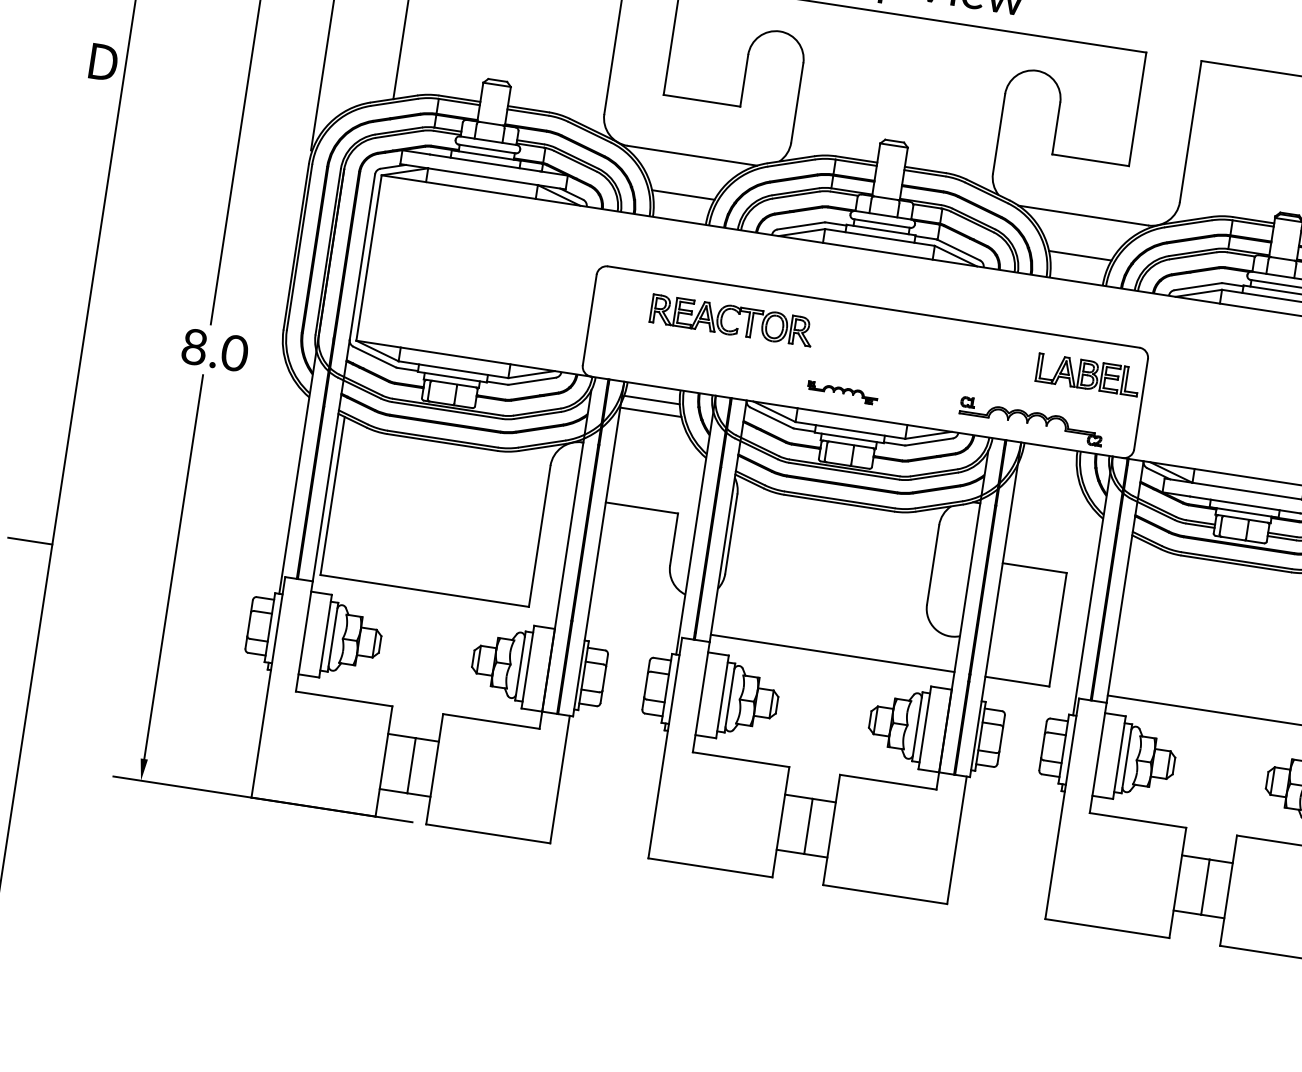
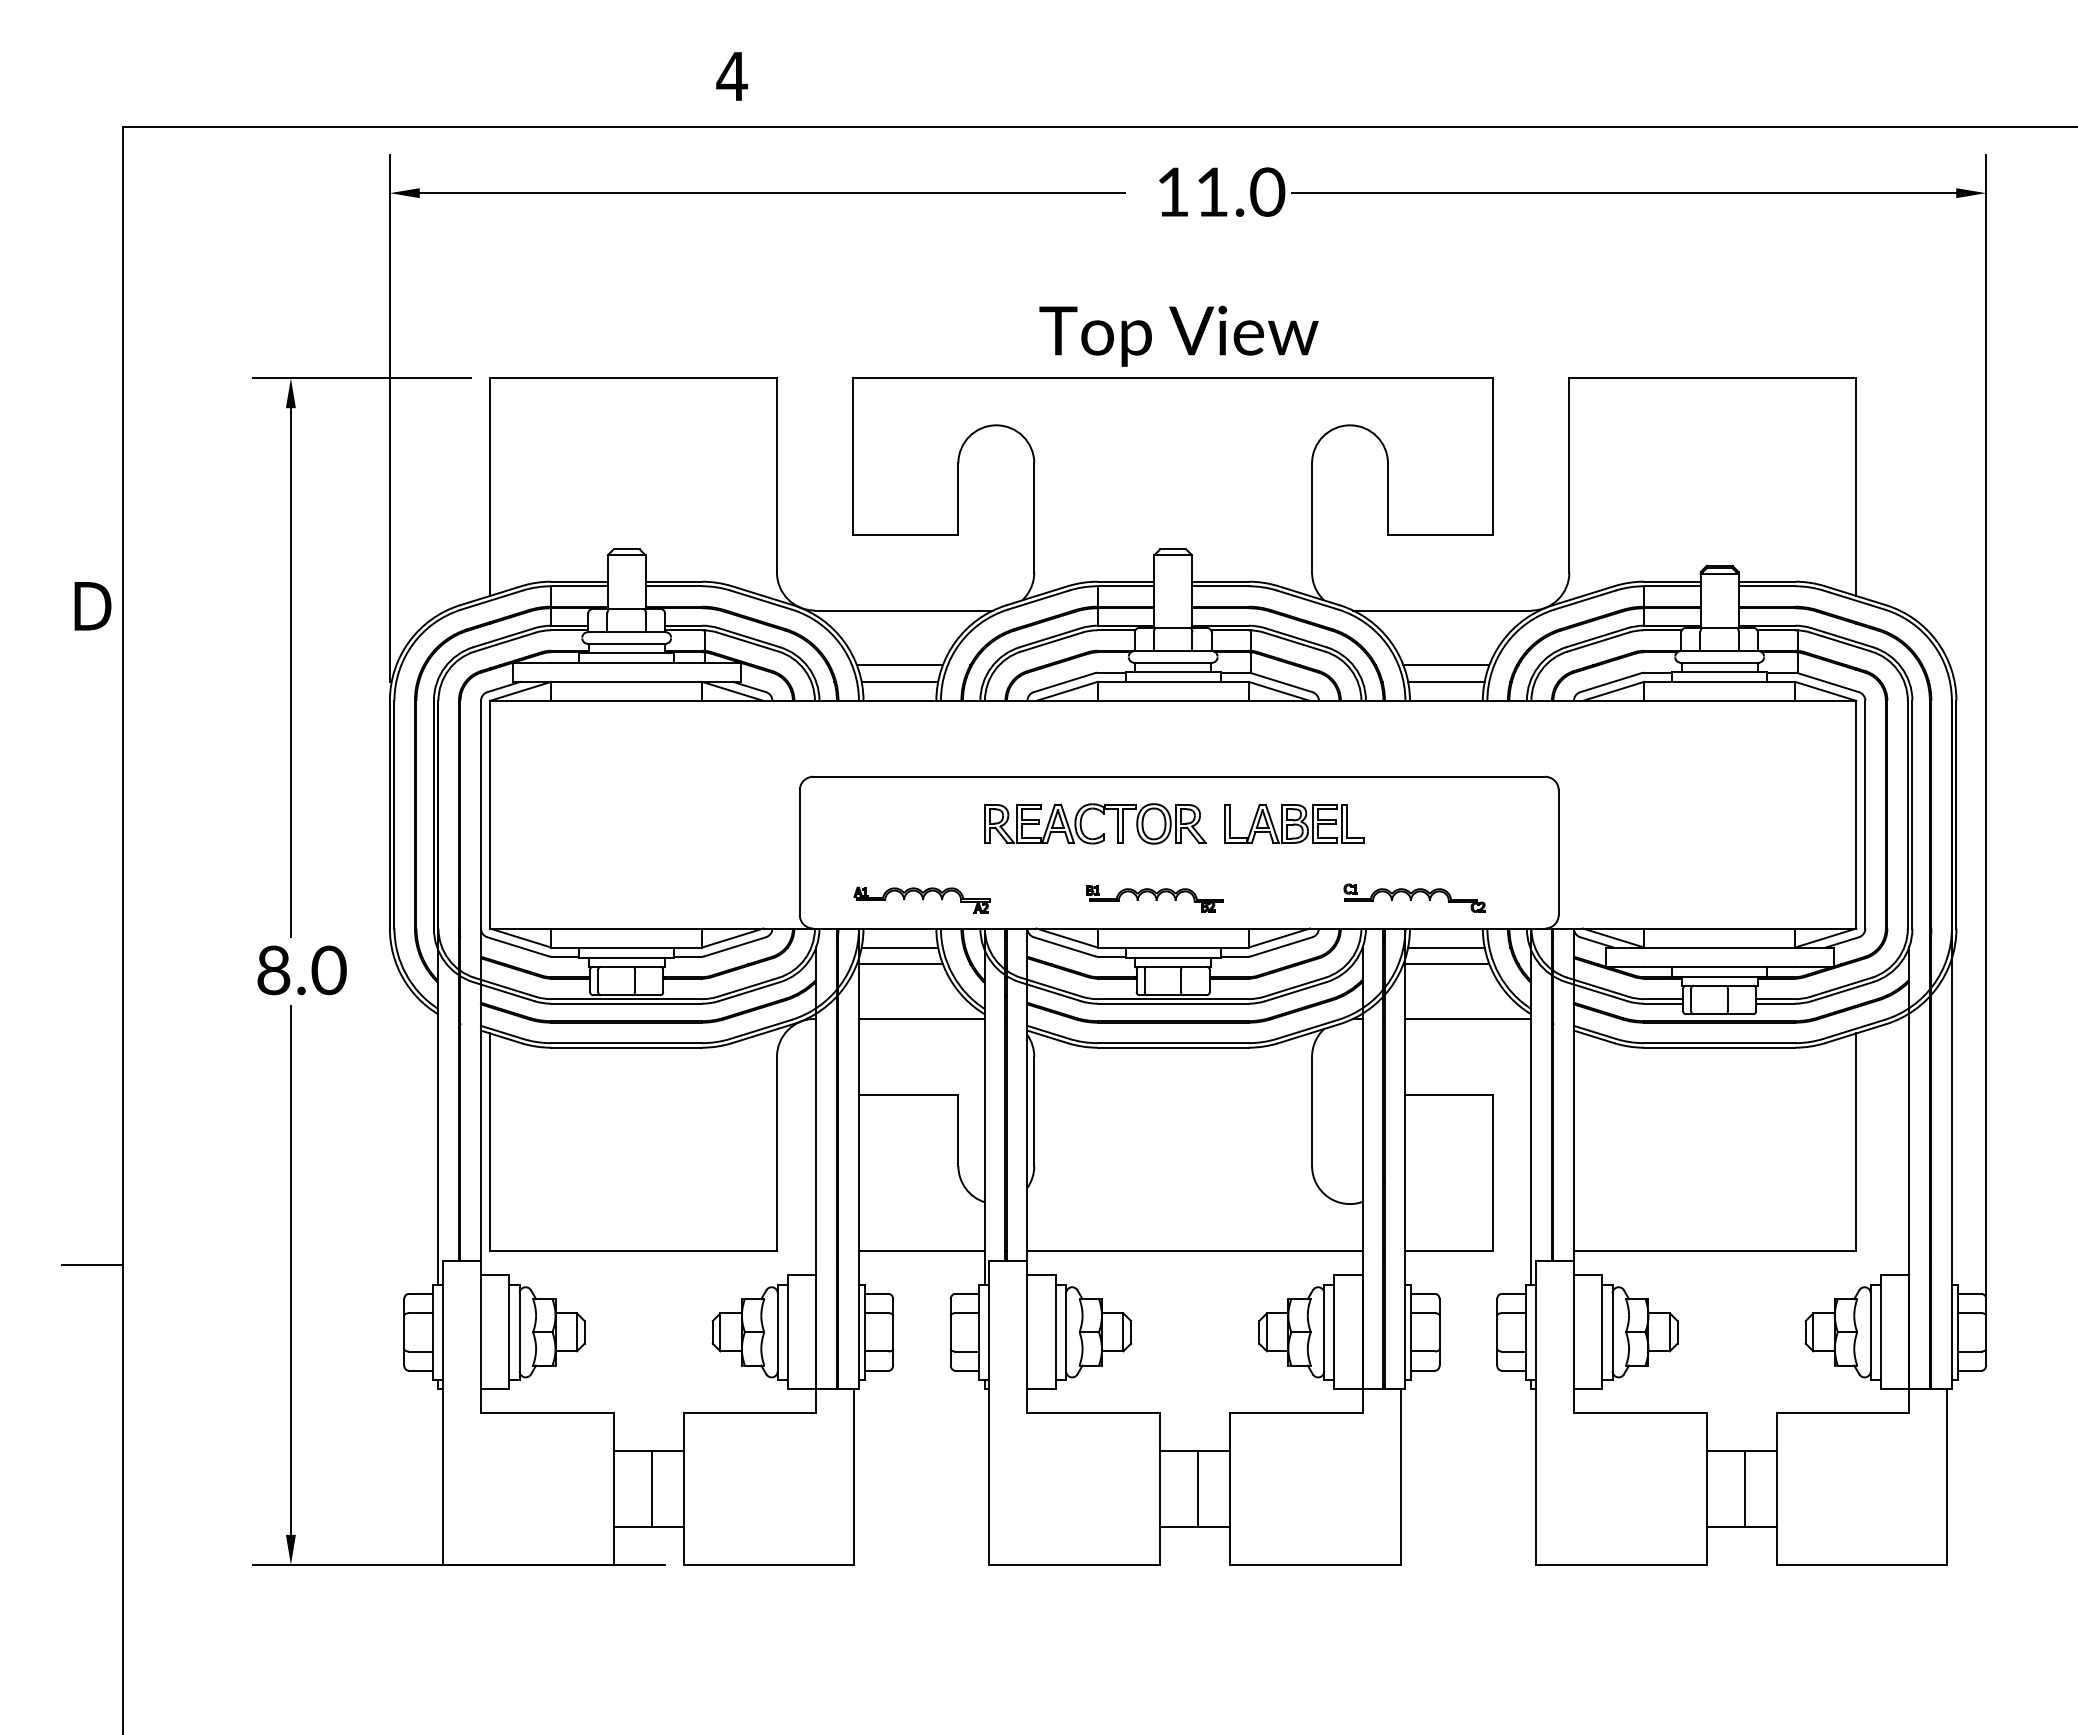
line: (681, 206) -> (899, 681), added
line: (1078, 267) -> (1446, 681), added
part: (739, 314) -> (1103, 814), moved
part: (672, 367) -> (921, 899), added
part: (1088, 374) -> (1294, 823), moved
part: (842, 392) -> (1154, 898), size x1.43
part: (1031, 420) -> (1414, 897), size x0.71
line: (659, 454) -> (921, 1018), added
line: (1048, 460) -> (1446, 947), added
line: (1047, 473) -> (1447, 964), added
line: (1057, 514) -> (1468, 1018), added
line: (633, 623) -> (921, 1251), added

